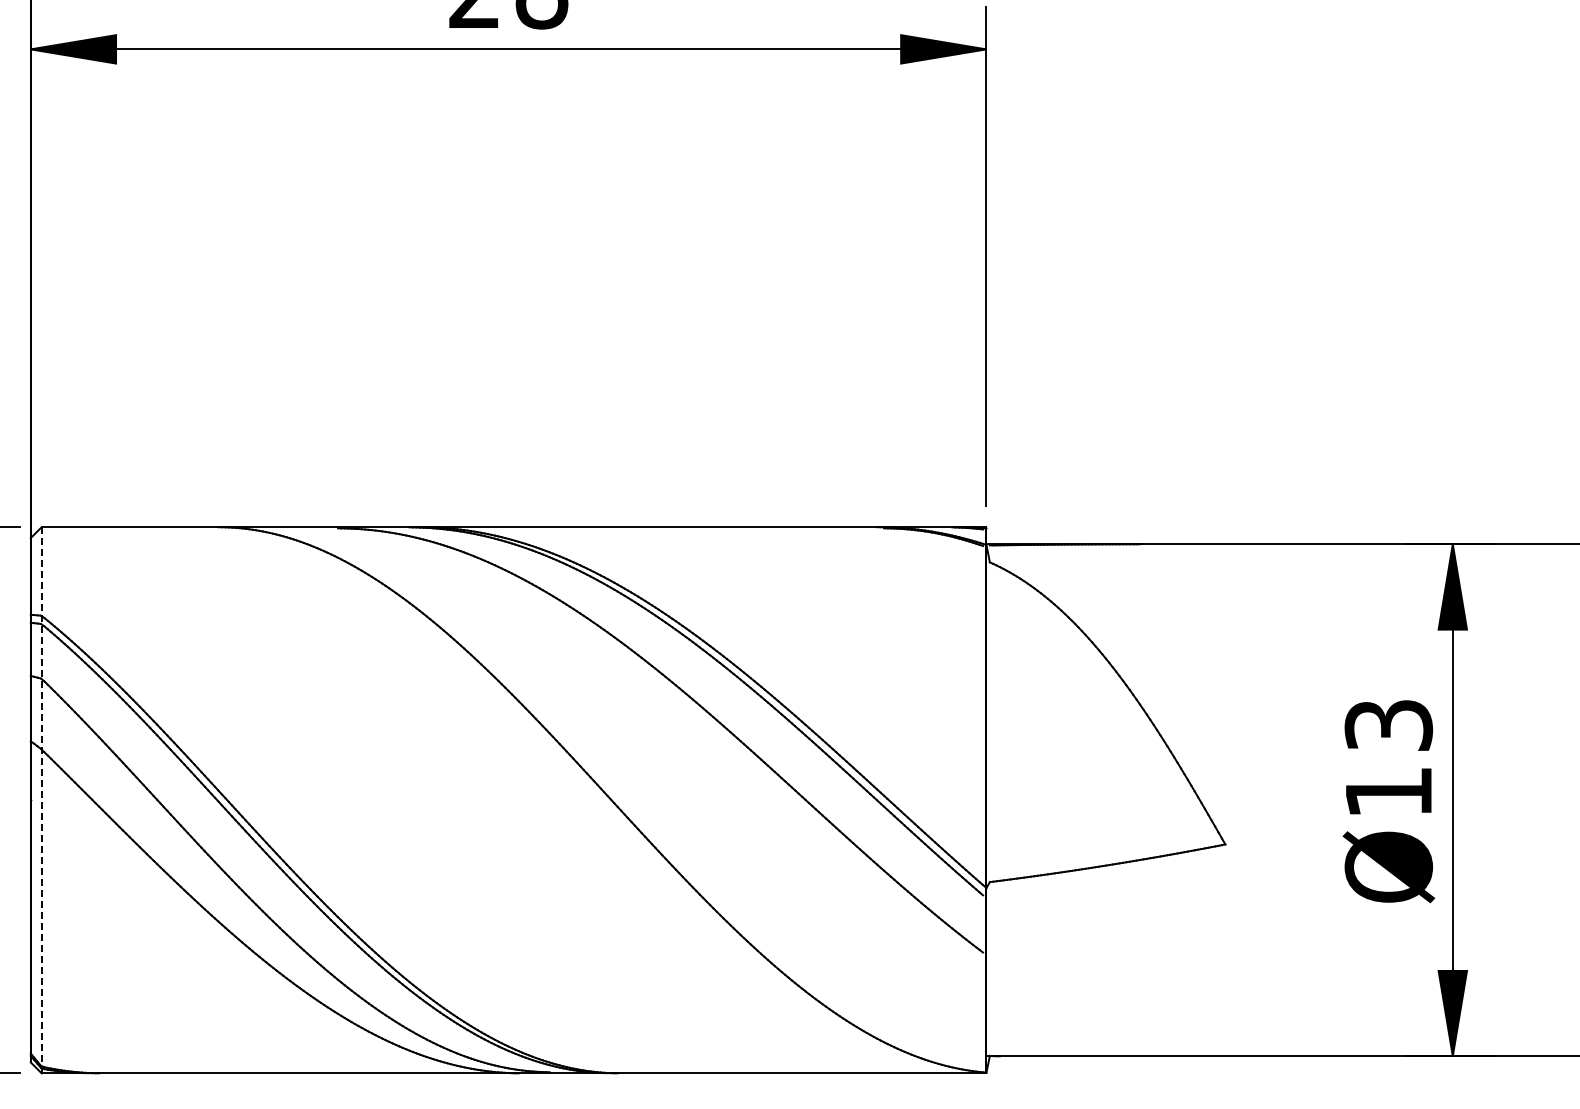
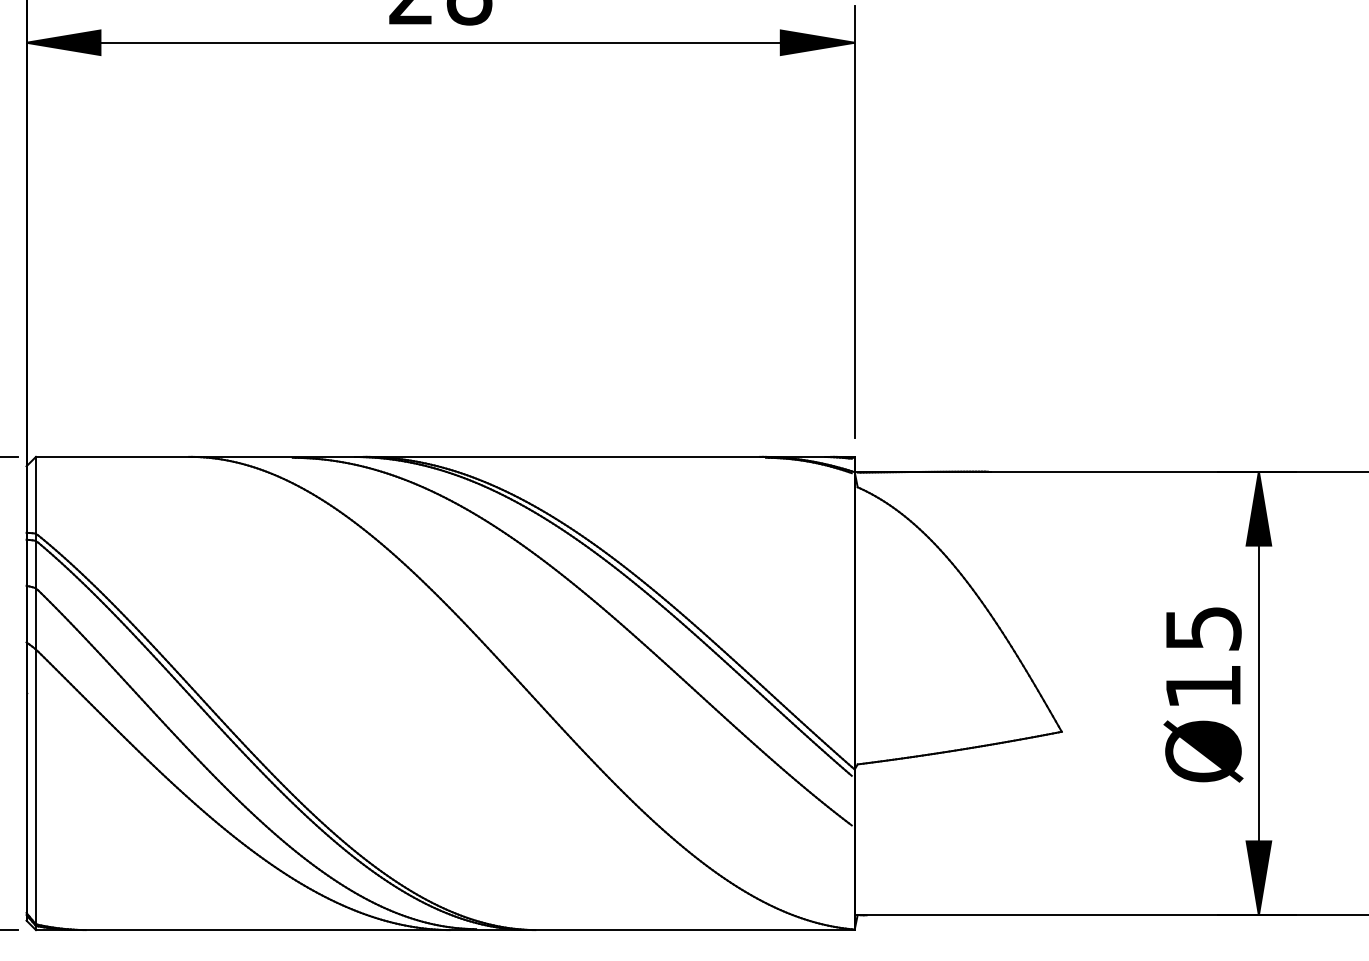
text: (1388, 725) -> (1203, 628), Ø13 -> Ø15
line: (41, 800) -> (35, 693), dashed -> solid

